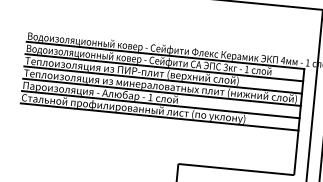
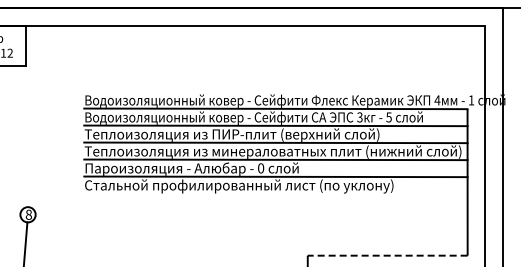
text: (246, 69) -> (388, 117), 1 -> 5
text: (150, 97) -> (261, 168), 1 -> 0
line: (159, 116) -> (275, 193), removed
line: (236, 169) -> (387, 255), solid -> dashed

